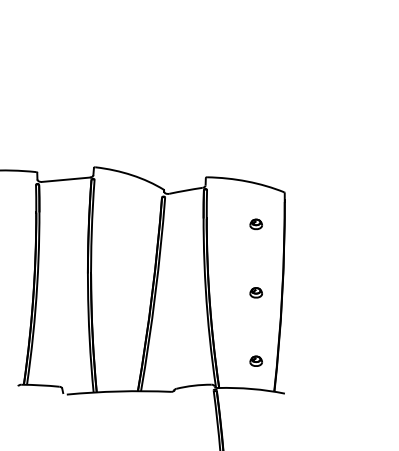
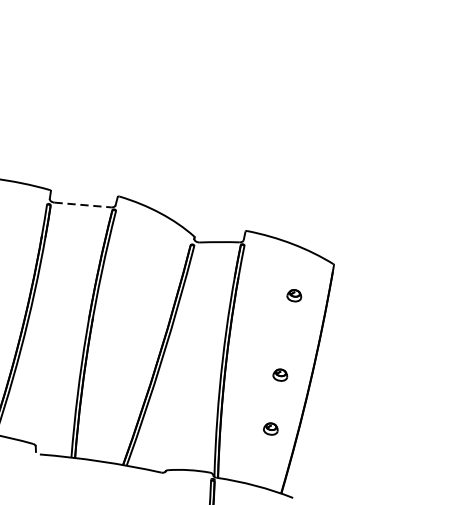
line: (66, 179) -> (83, 204), solid -> dashed
part: (255, 360) -> (270, 427), moved

